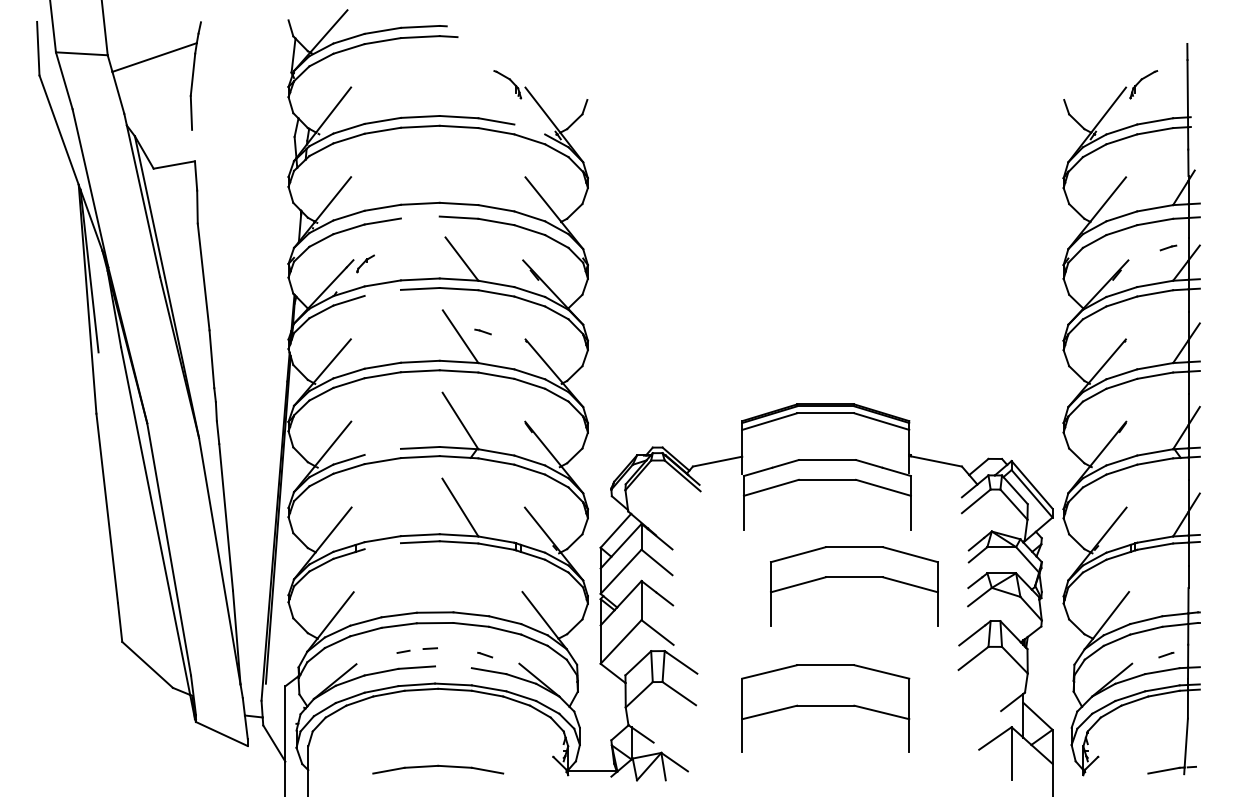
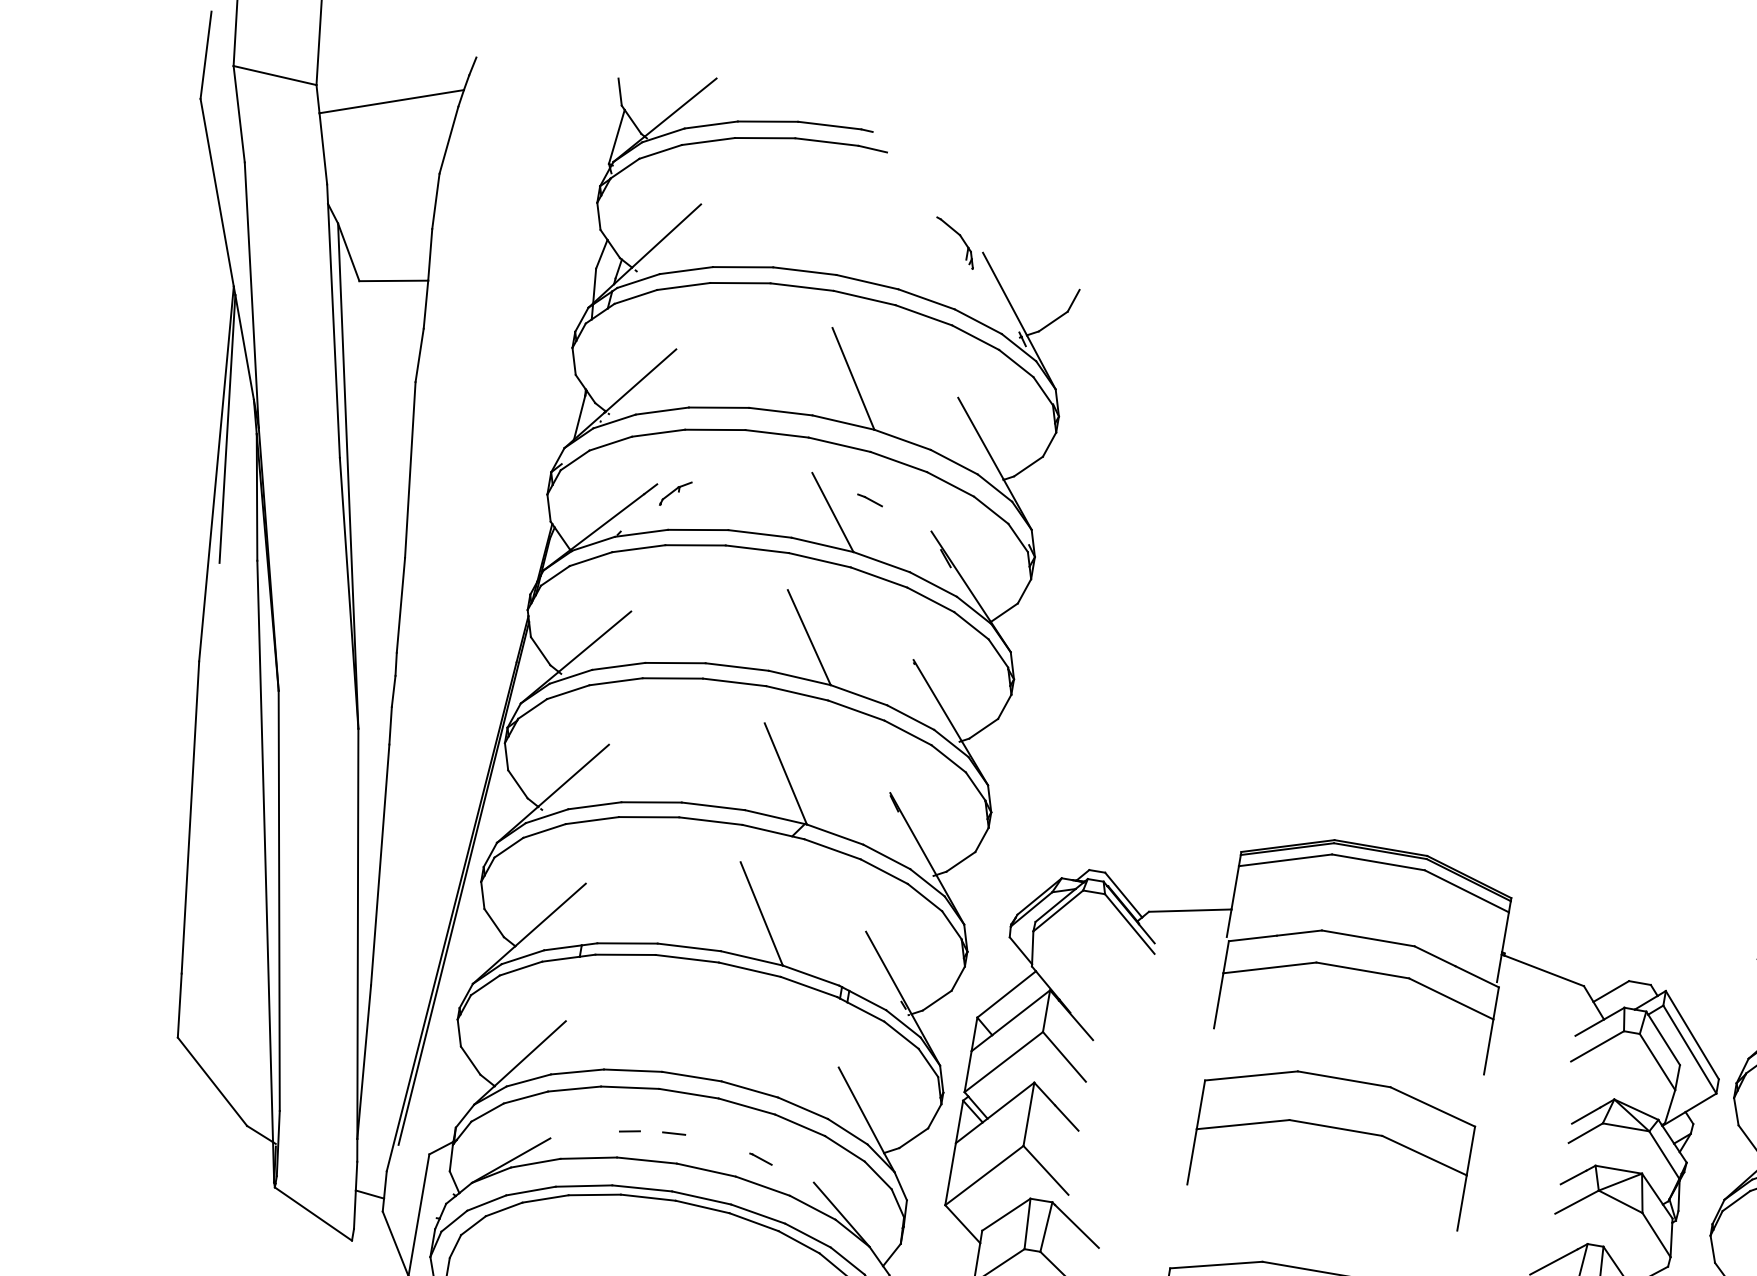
line: (529, 129) -> (977, 321), added
line: (193, 145) -> (430, 254), added
line: (460, 176) -> (853, 378), added
line: (419, 217) -> (775, 433), added
line: (382, 292) -> (695, 544), added
line: (482, 331) -> (869, 499), moved
line: (382, 451) -> (651, 801), added
line: (382, 546) -> (624, 955), added
part: (854, 577) -> (1335, 1128), moved
line: (453, 667) -> (706, 1170), added

